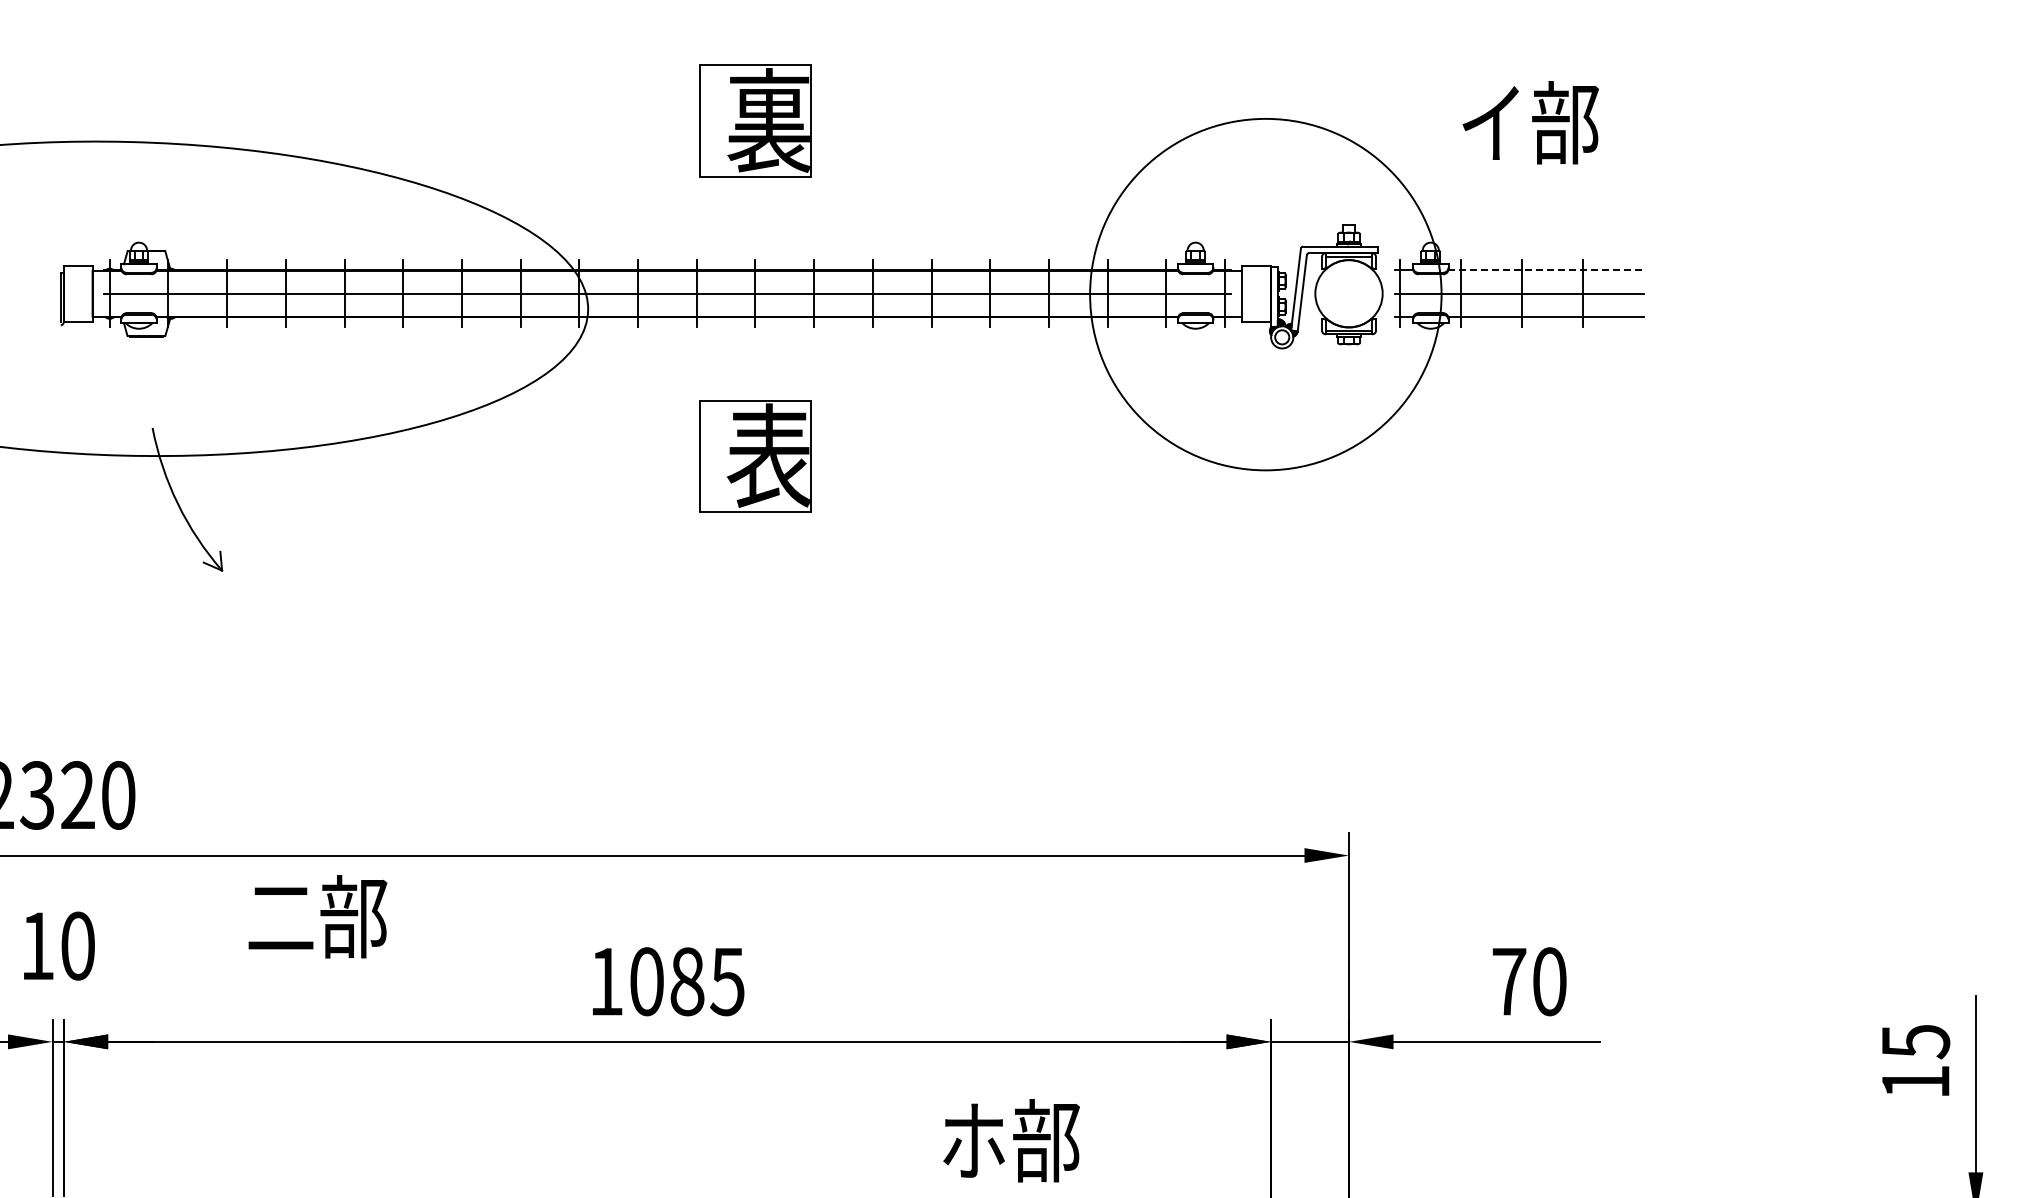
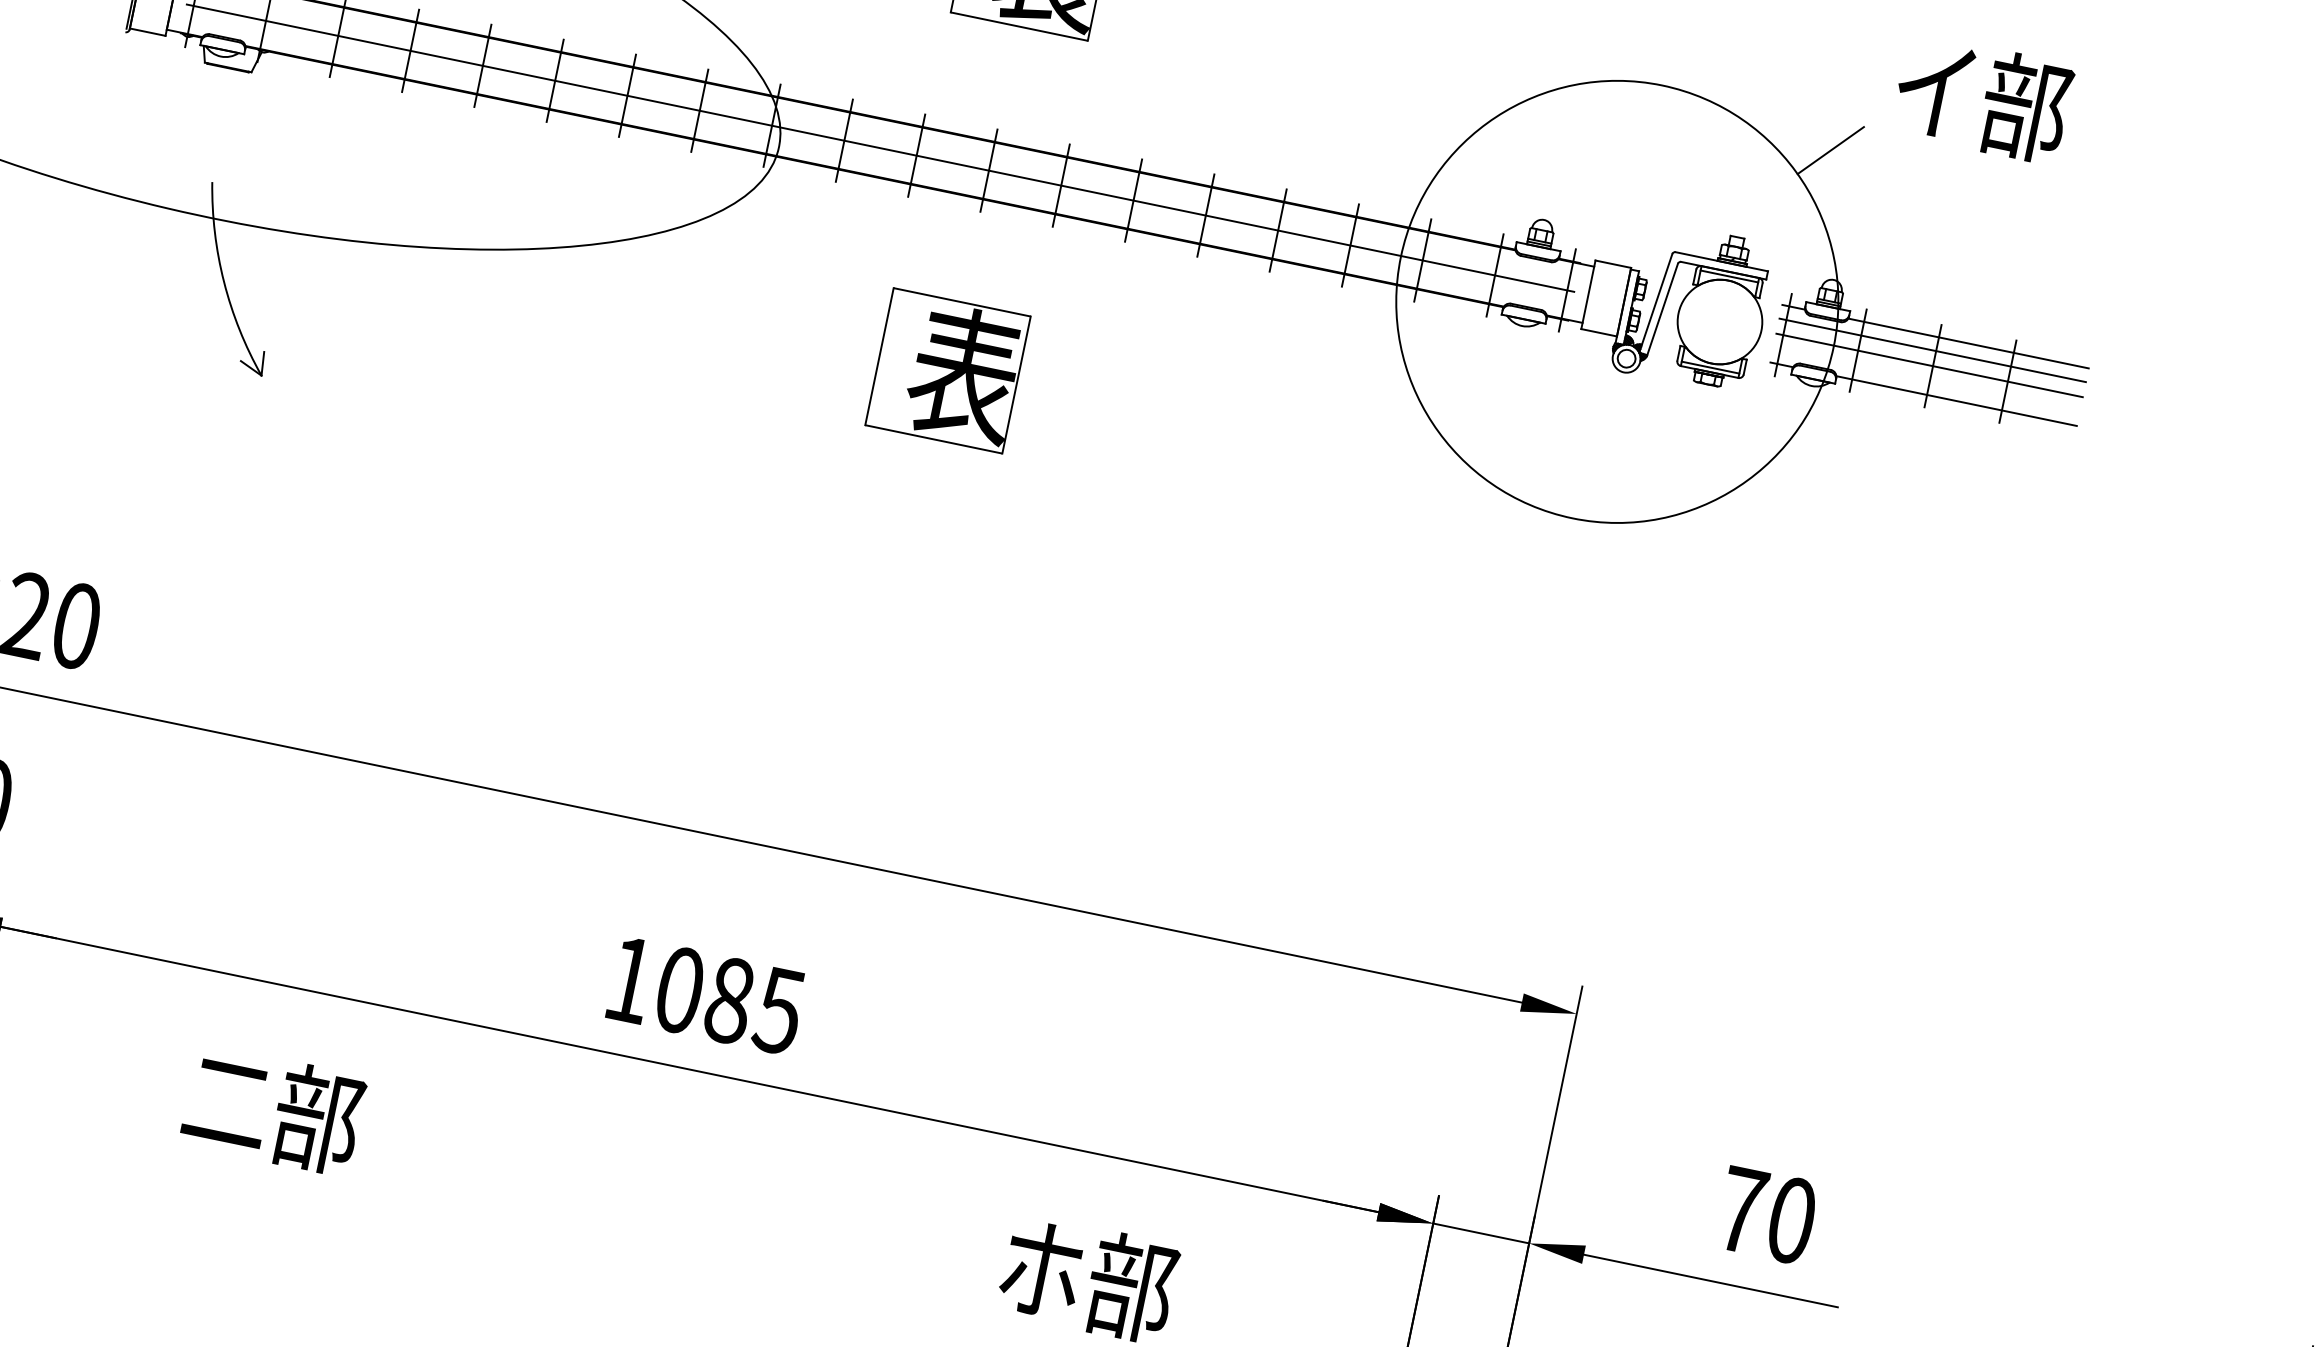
text: (1530, 122) -> (1982, 98), moved
line: (1407, 142) -> (1830, 150), added
line: (1545, 270) -> (1967, 343), dashed -> solid
line: (1518, 281) -> (1931, 350), added
text: (317, 916) -> (273, 1109), moved

